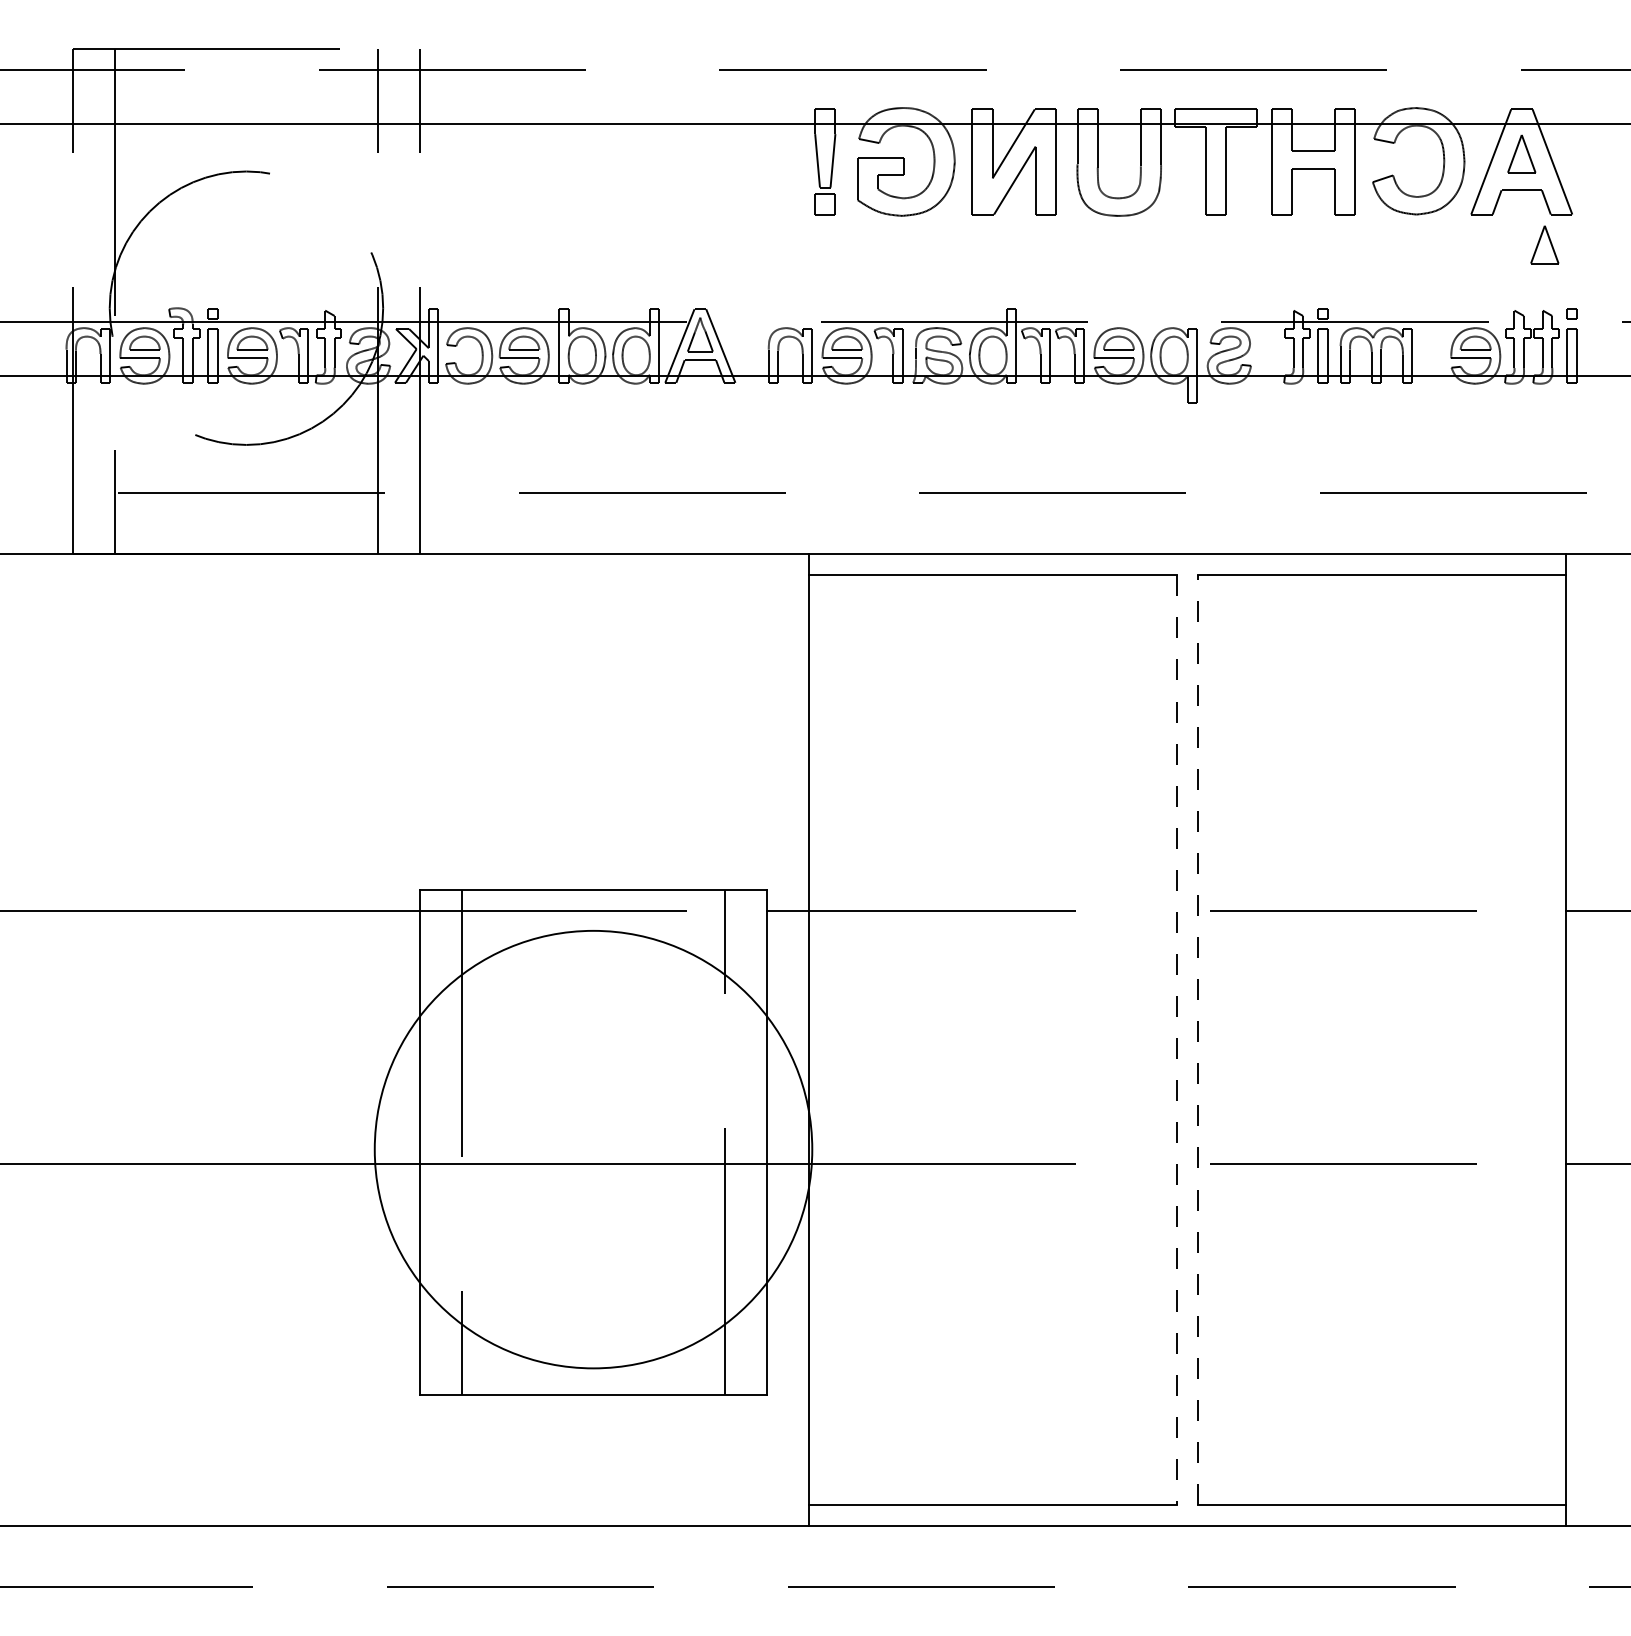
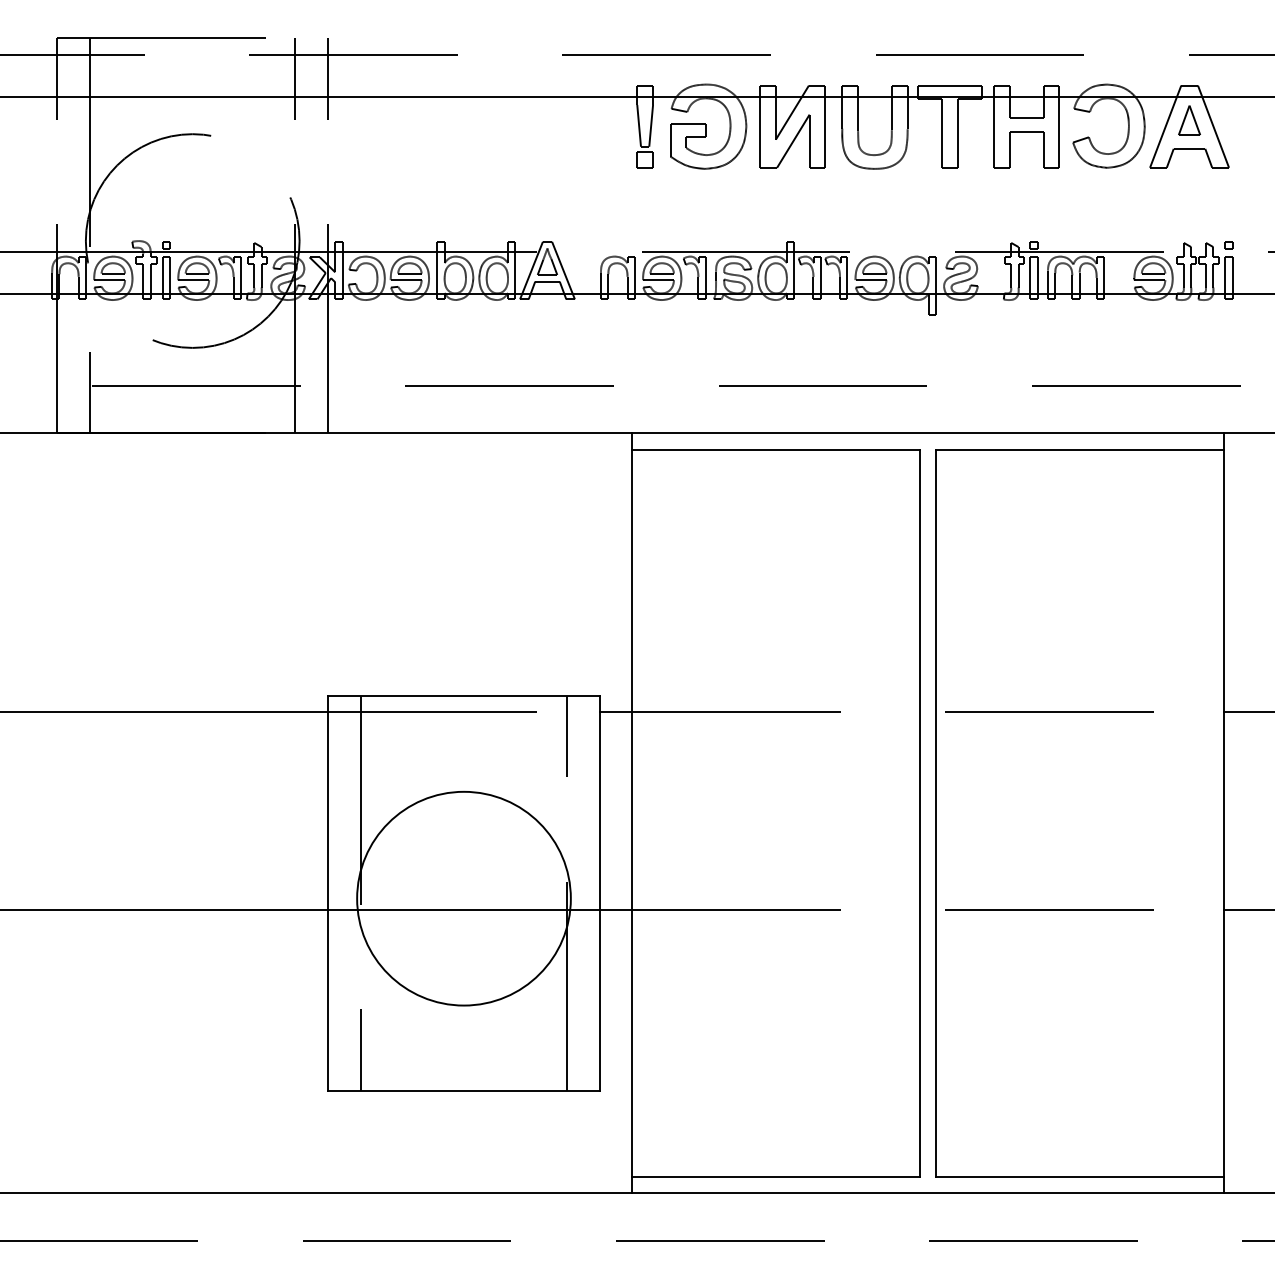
part: (1544, 244) -> (1207, 191), removed
line: (1198, 1039) -> (936, 812), dashed -> solid
line: (1176, 1040) -> (919, 813), dashed -> solid
circle: (592, 1149) -> (463, 898), size x0.62

